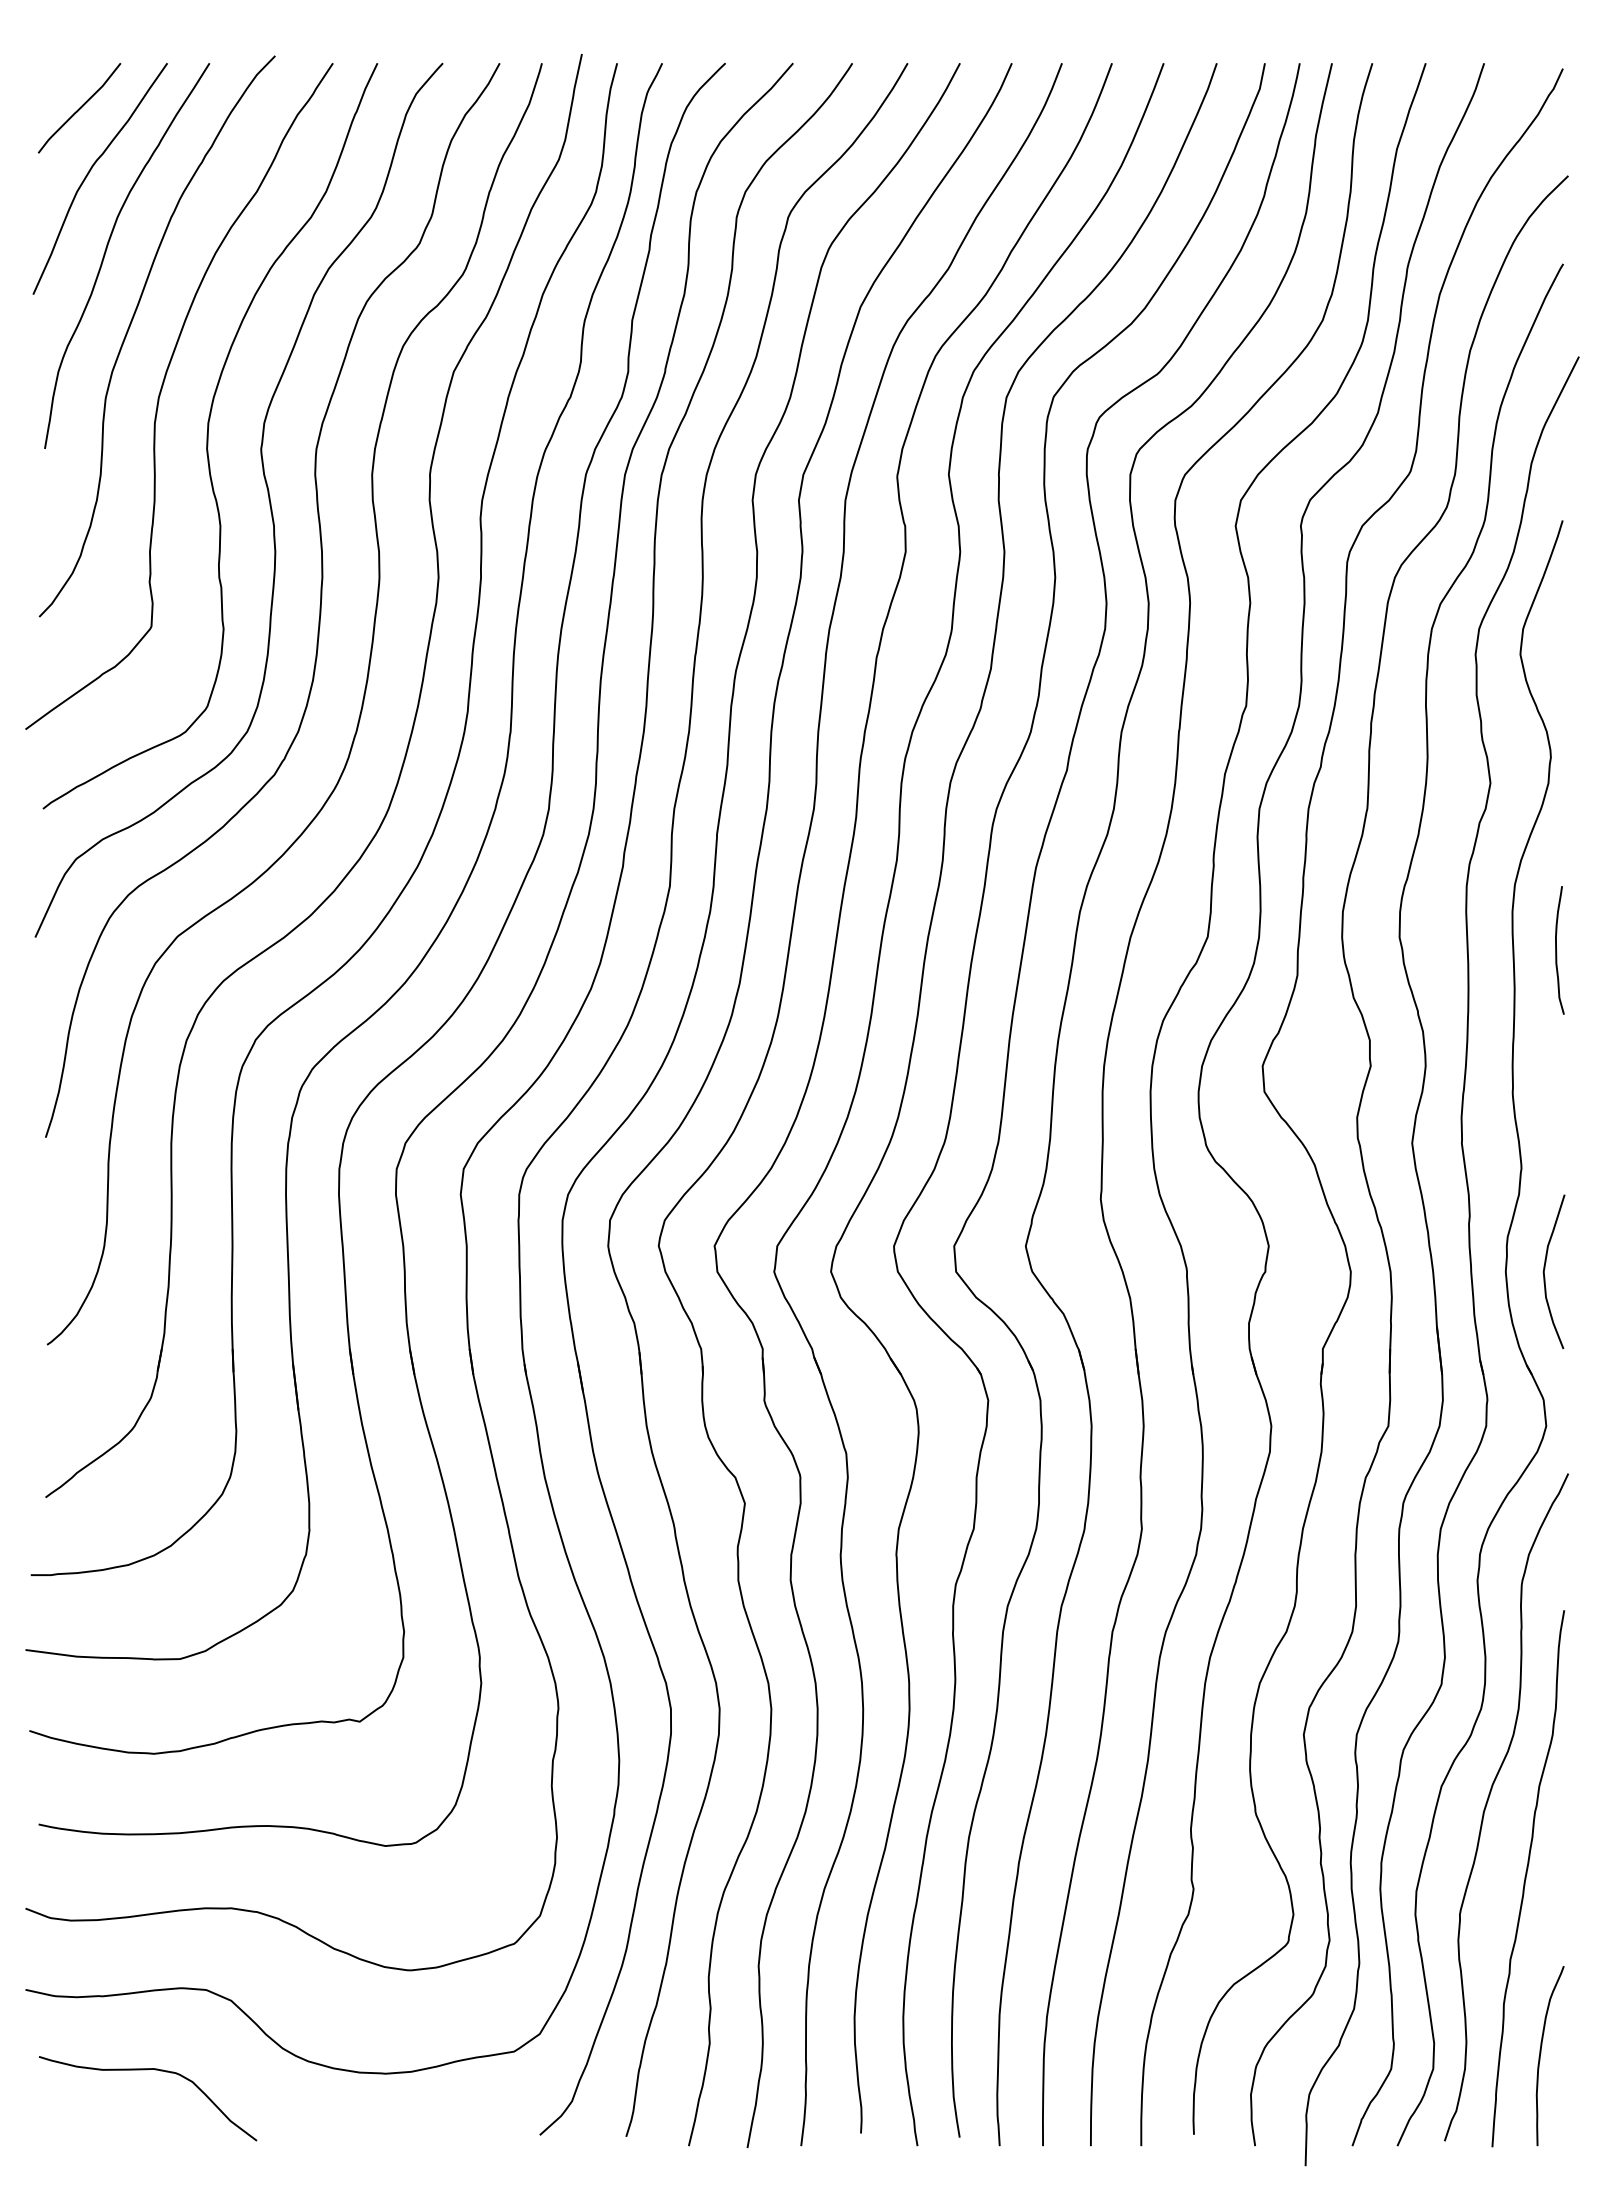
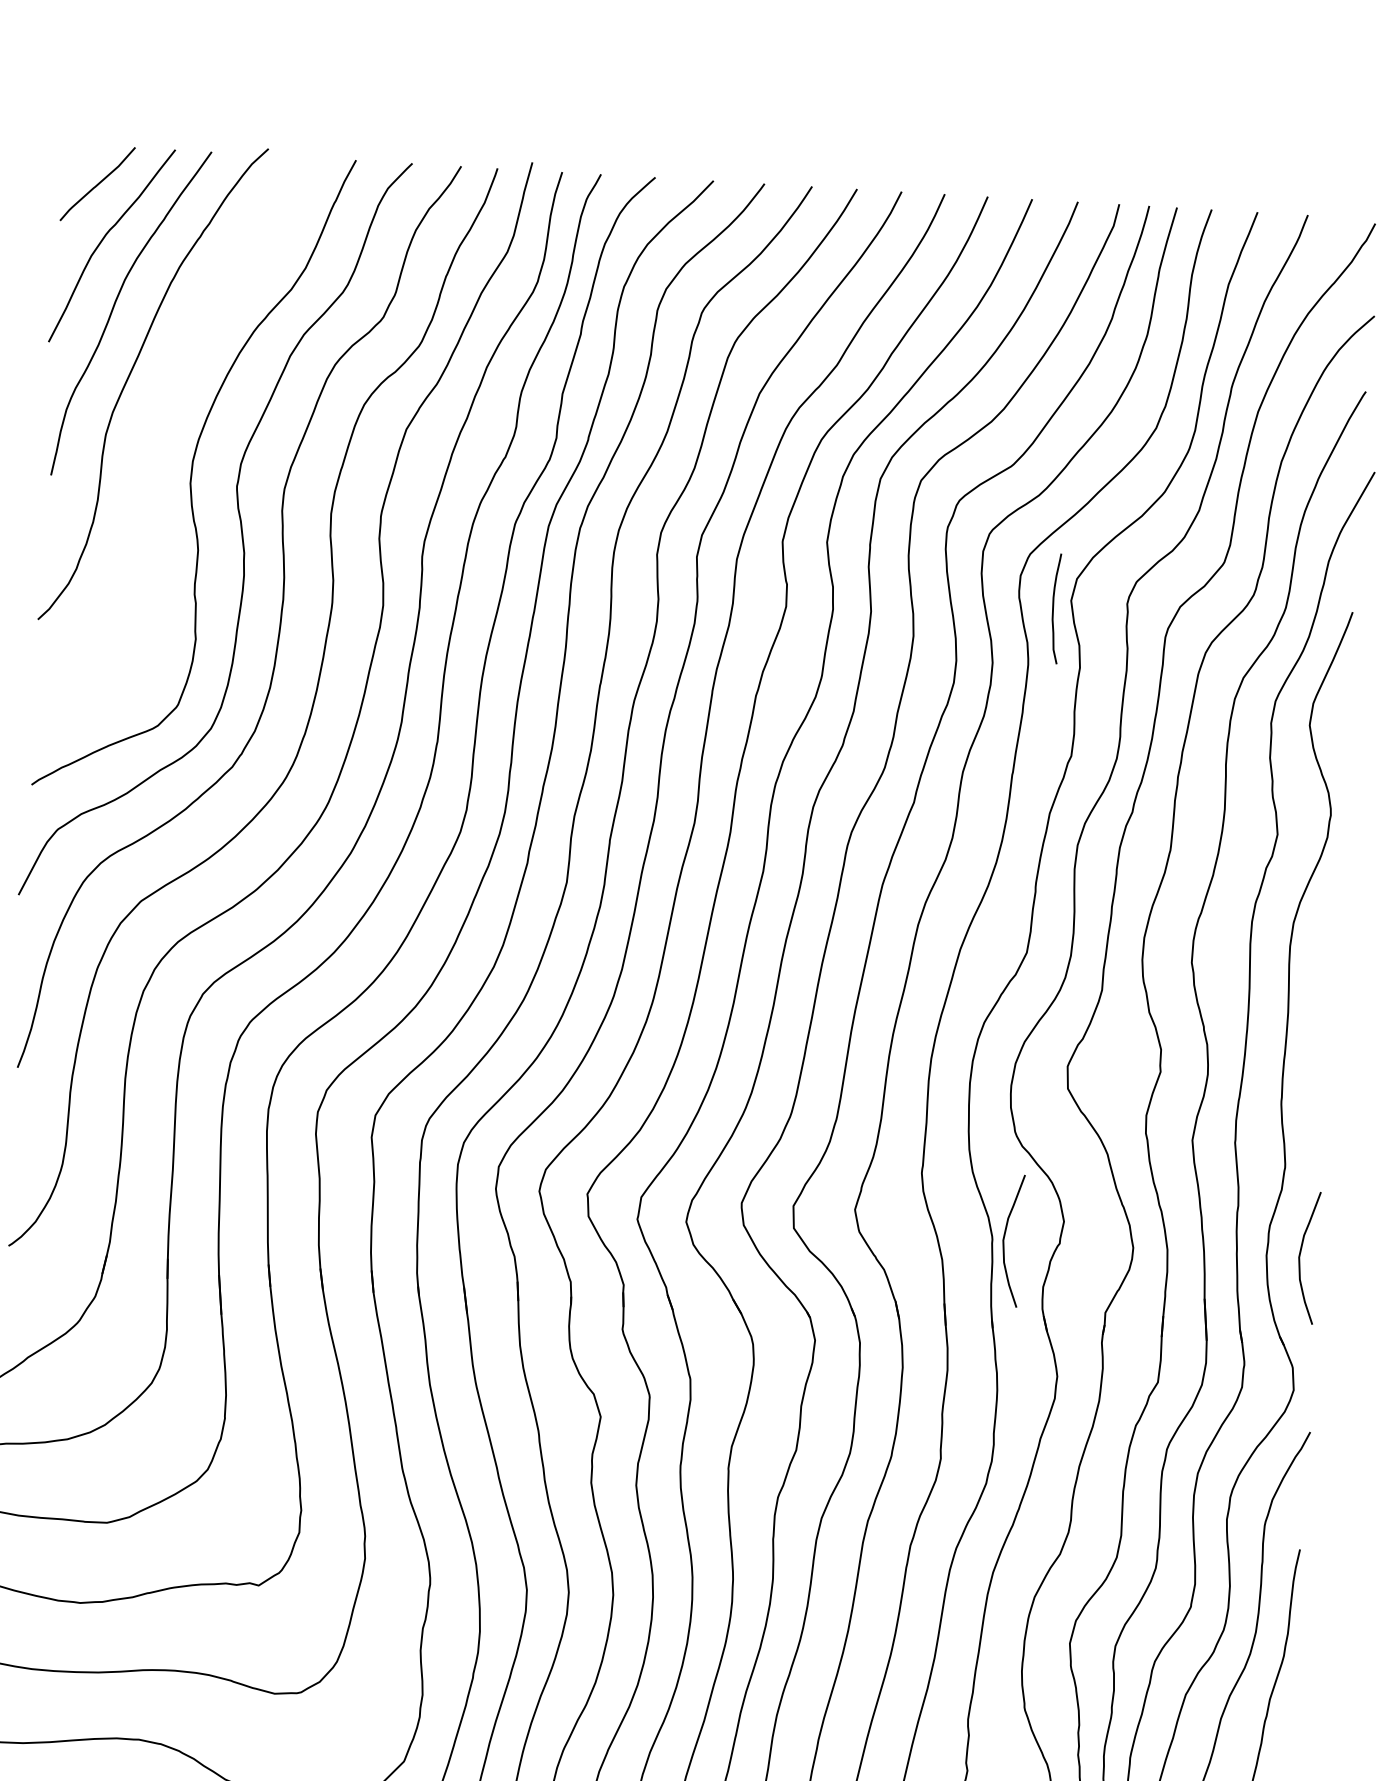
curve: (162, 389) -> (155, 430), removed
curve: (1557, 952) -> (1054, 610), moved
curve: (1201, 1268) -> (1005, 1237), added

